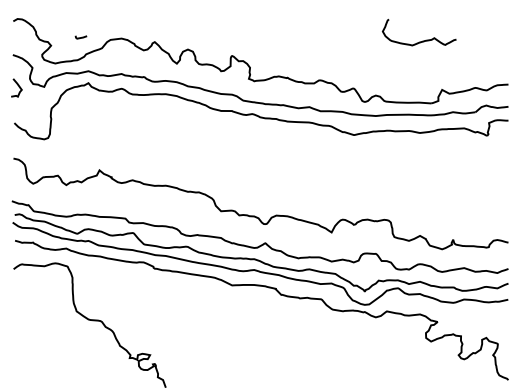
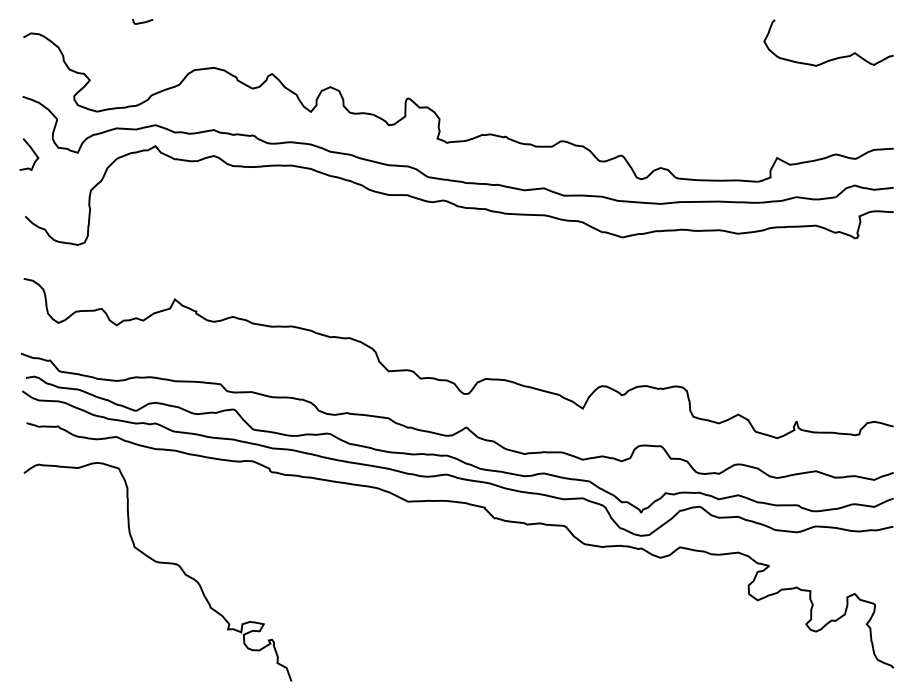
curve: (80, 37) -> (141, 21), moved
curve: (422, 40) -> (833, 57), moved

